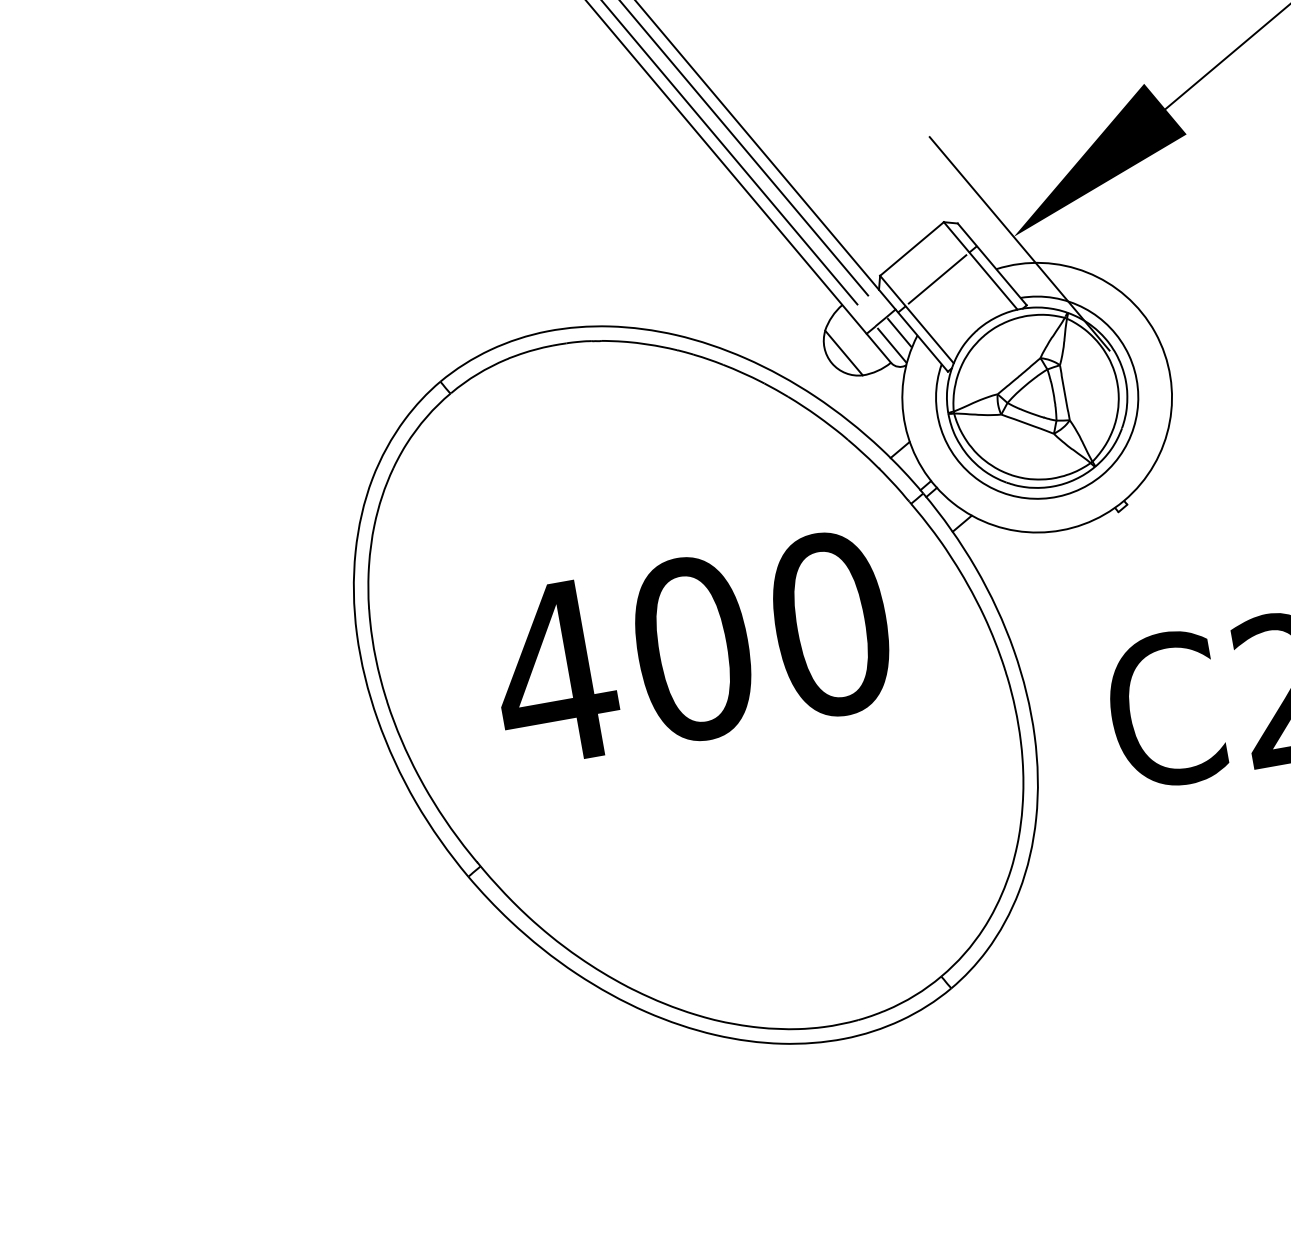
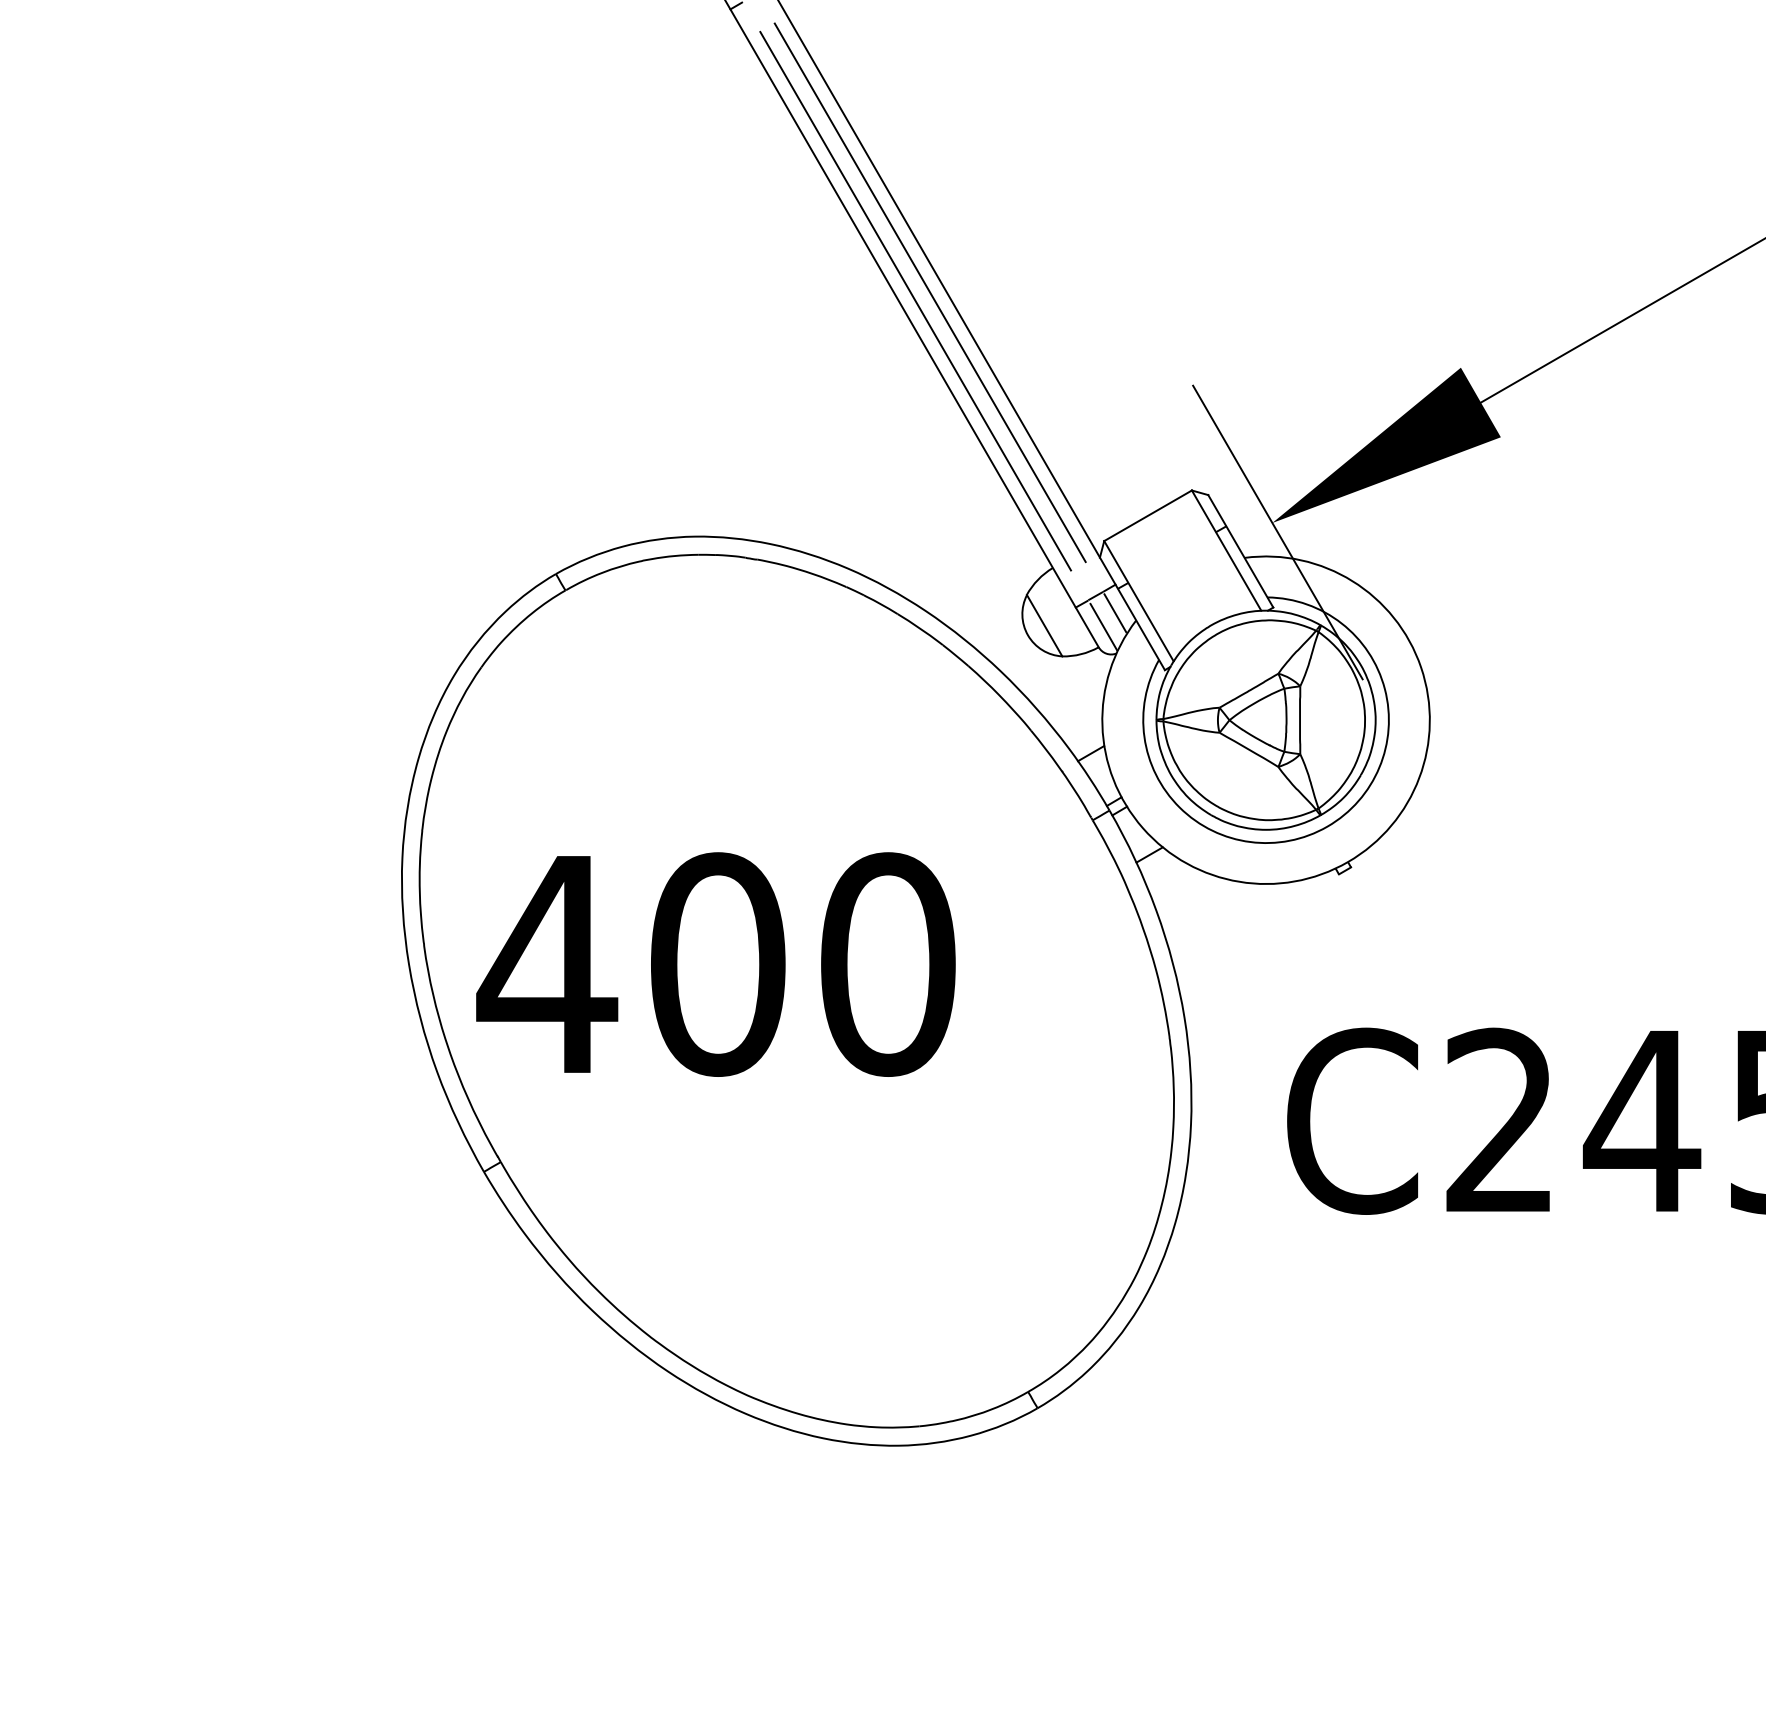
line: (937, 279) -> (1171, 557), removed
text: (690, 649) -> (715, 964), moved

